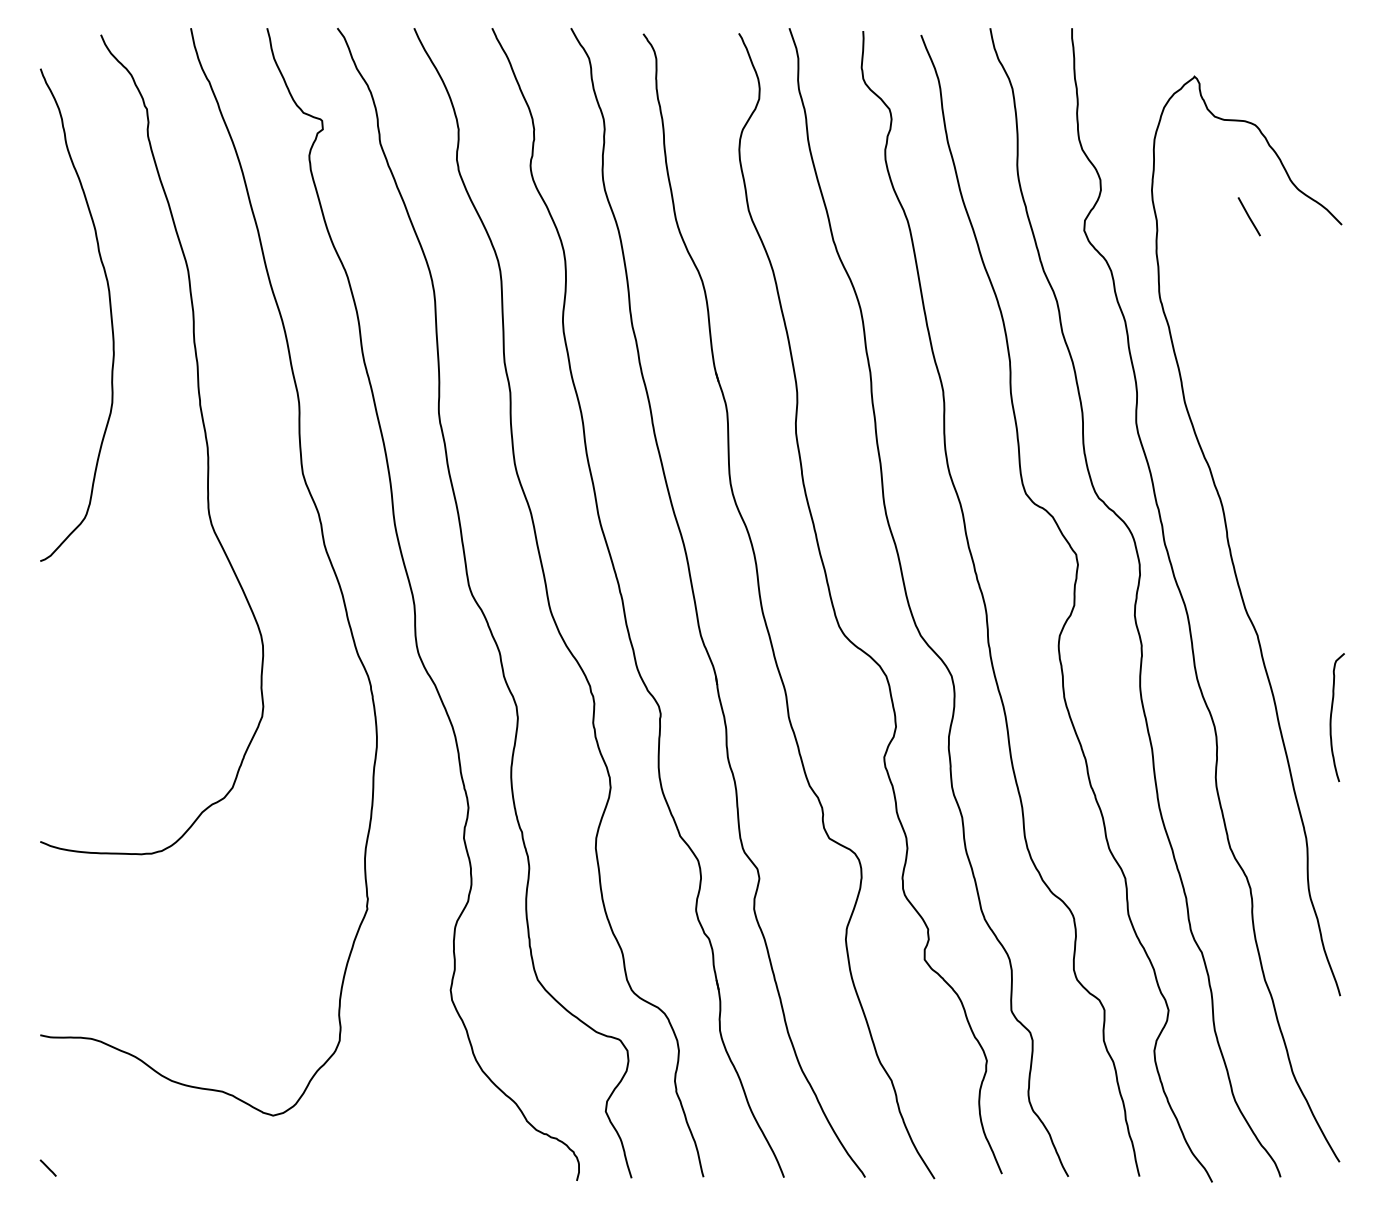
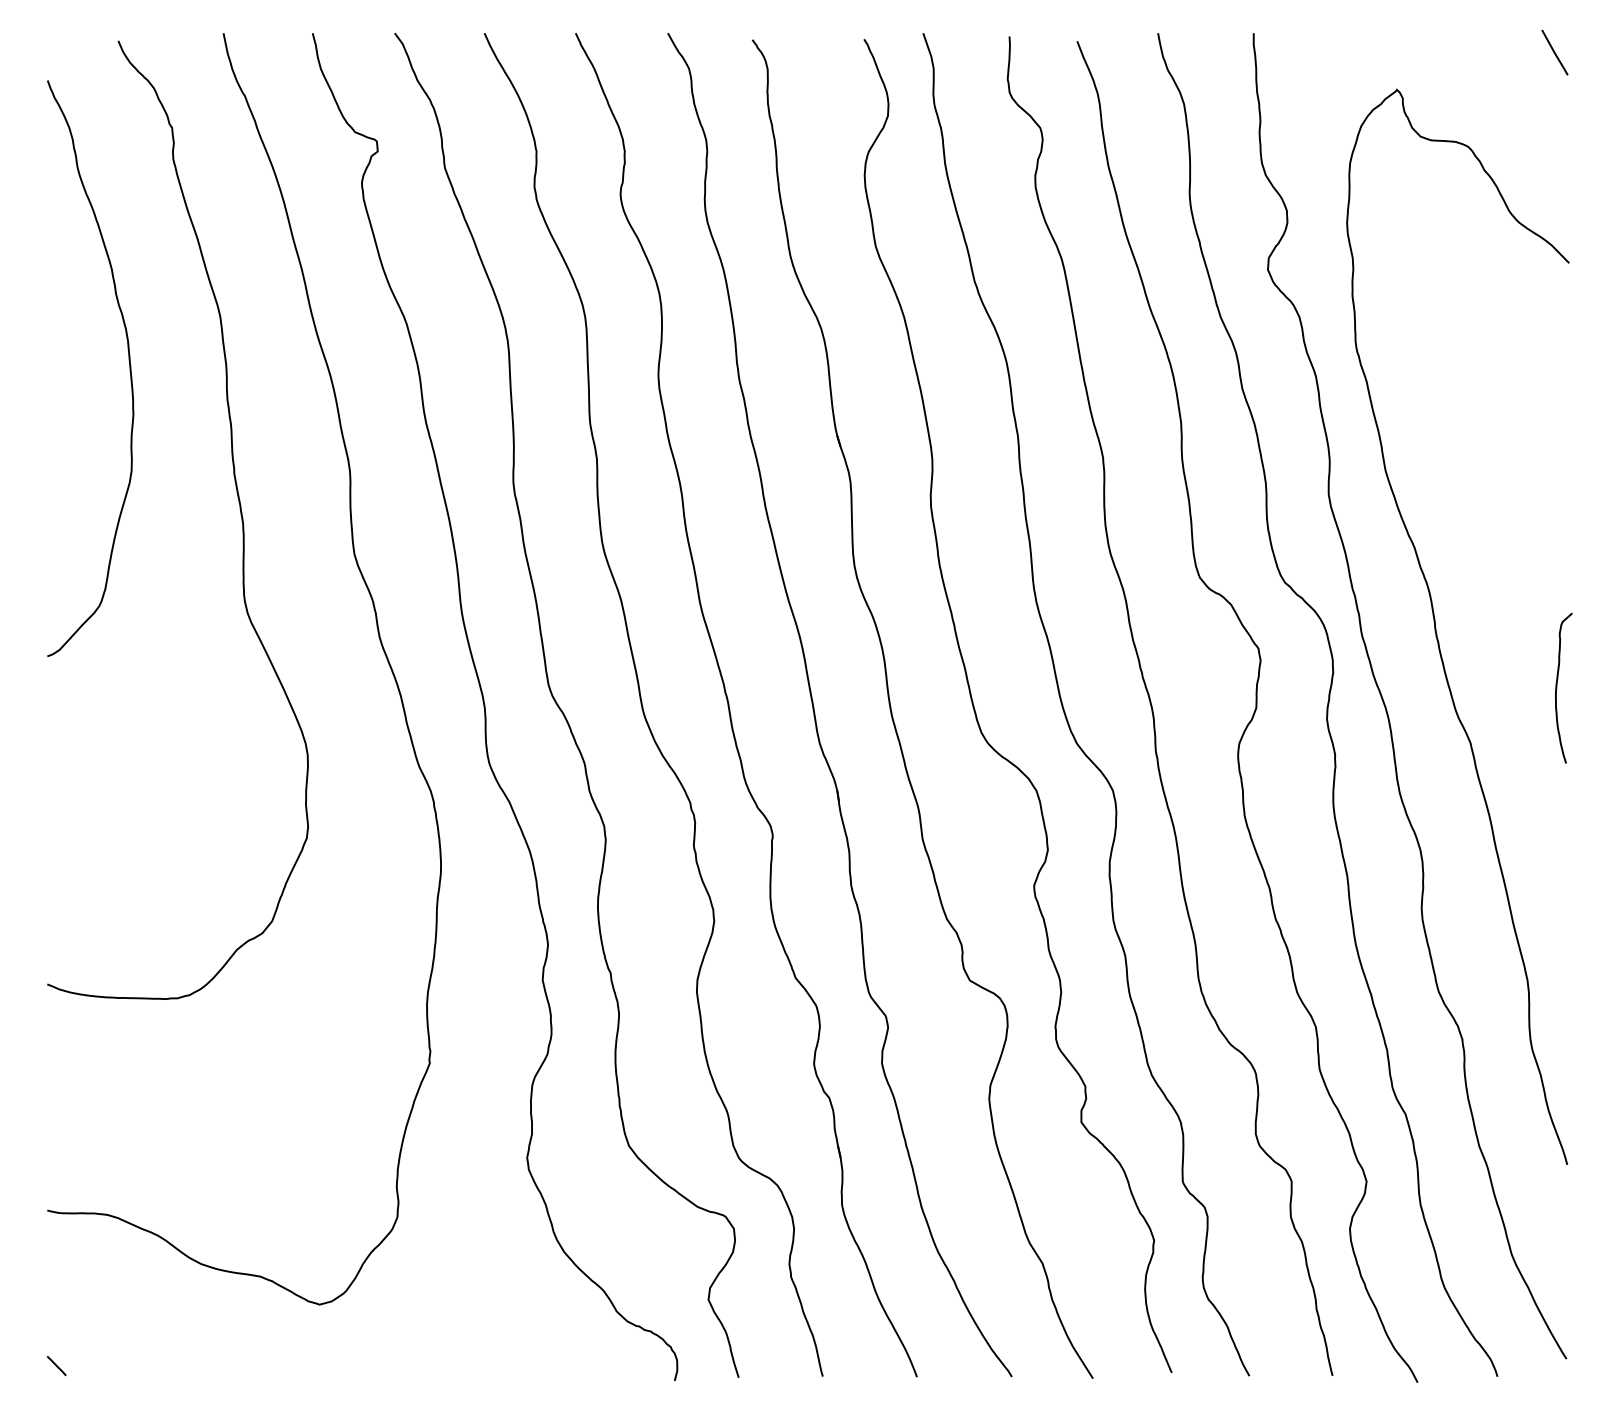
line: (1248, 216) -> (1554, 52), moved
curve: (1331, 716) -> (1557, 687), moved

